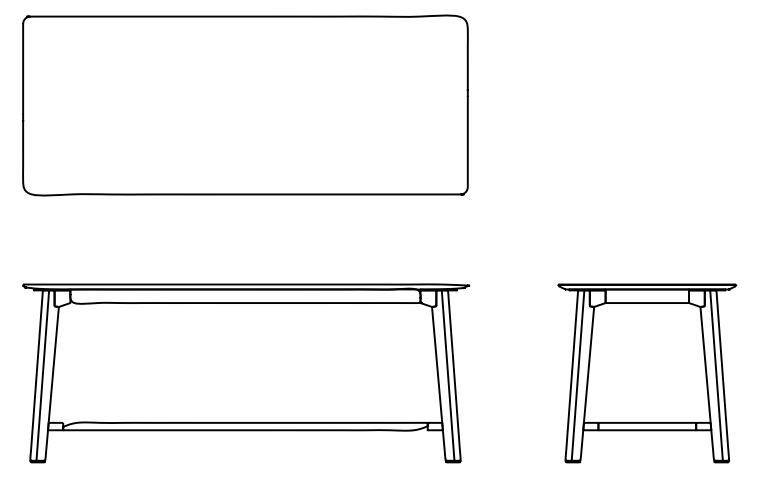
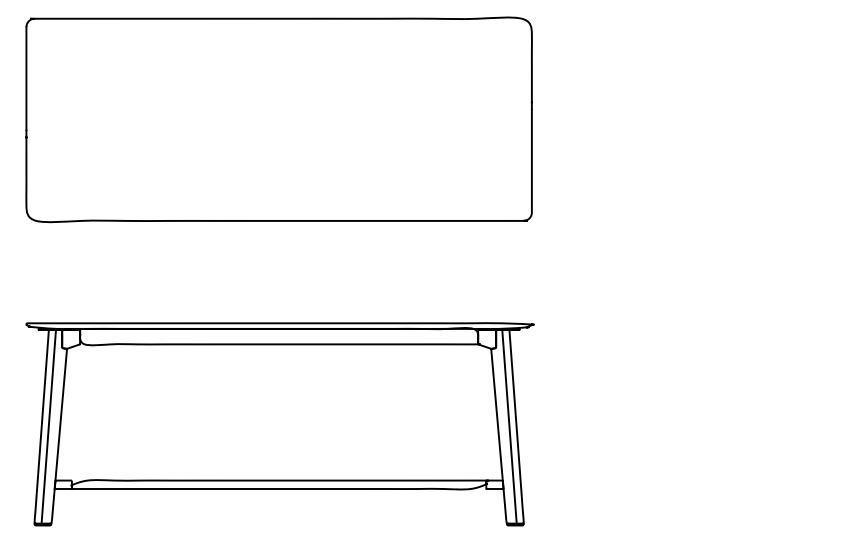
part: (647, 373) -> (736, 424), removed

